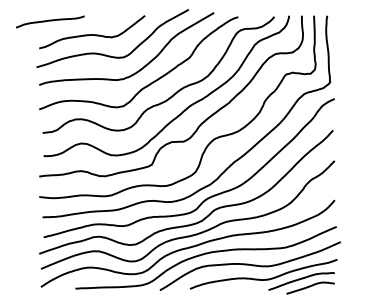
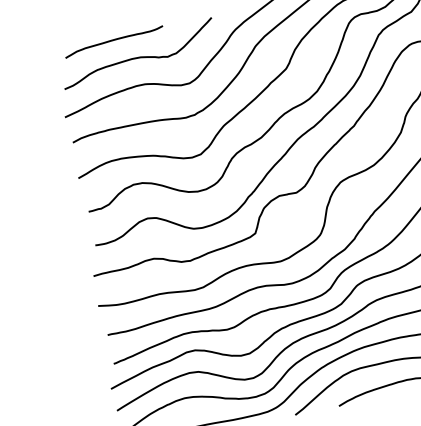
curve: (50, 21) -> (114, 41), moved

